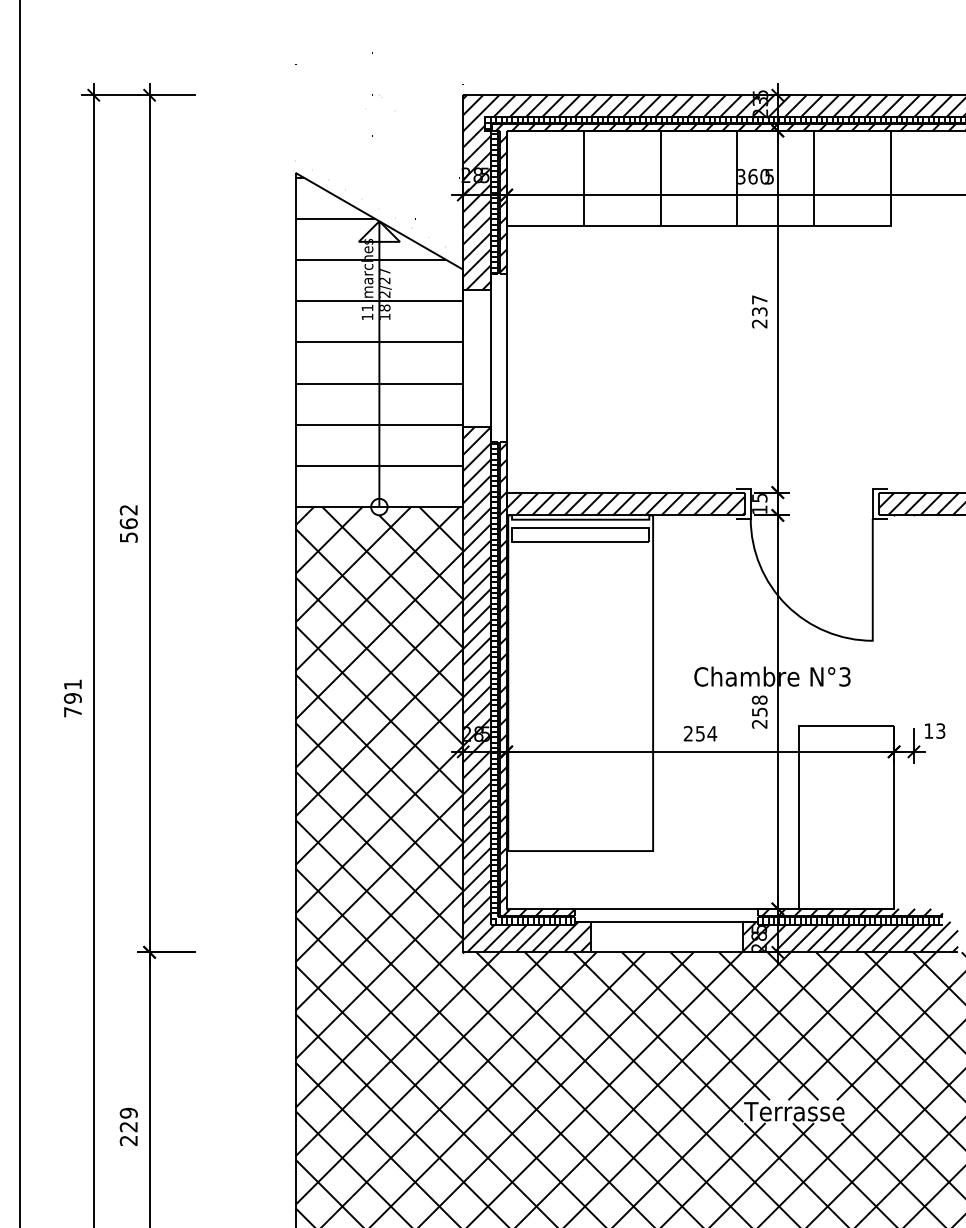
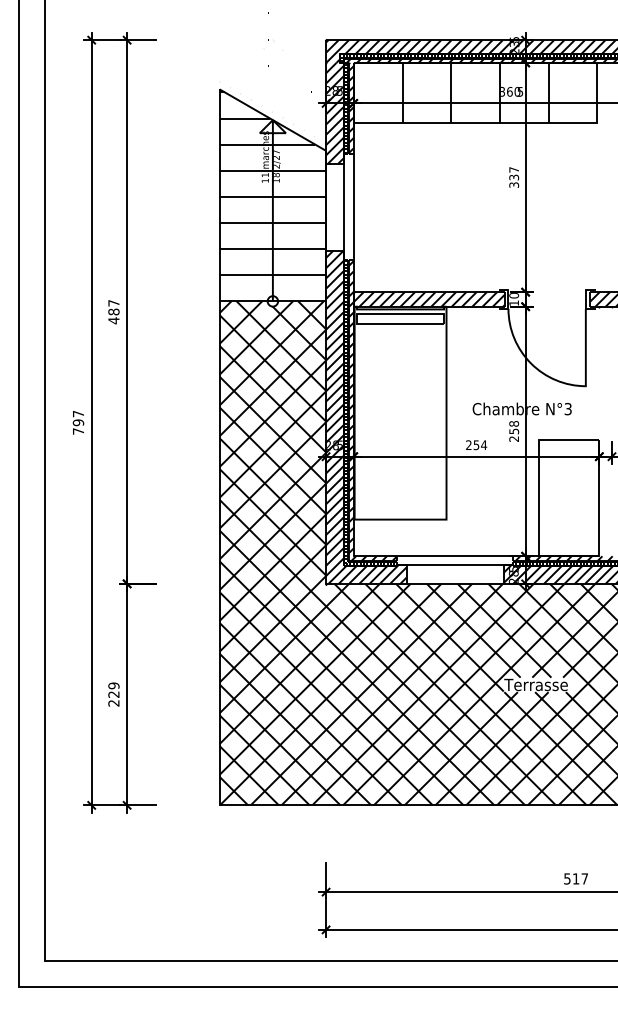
text: (760, 322) -> (514, 184), 237 -> 337
text: (760, 497) -> (514, 295), 15 -> 10
text: (128, 524) -> (113, 312), 562 -> 487
text: (72, 683) -> (78, 413), 791 -> 797

